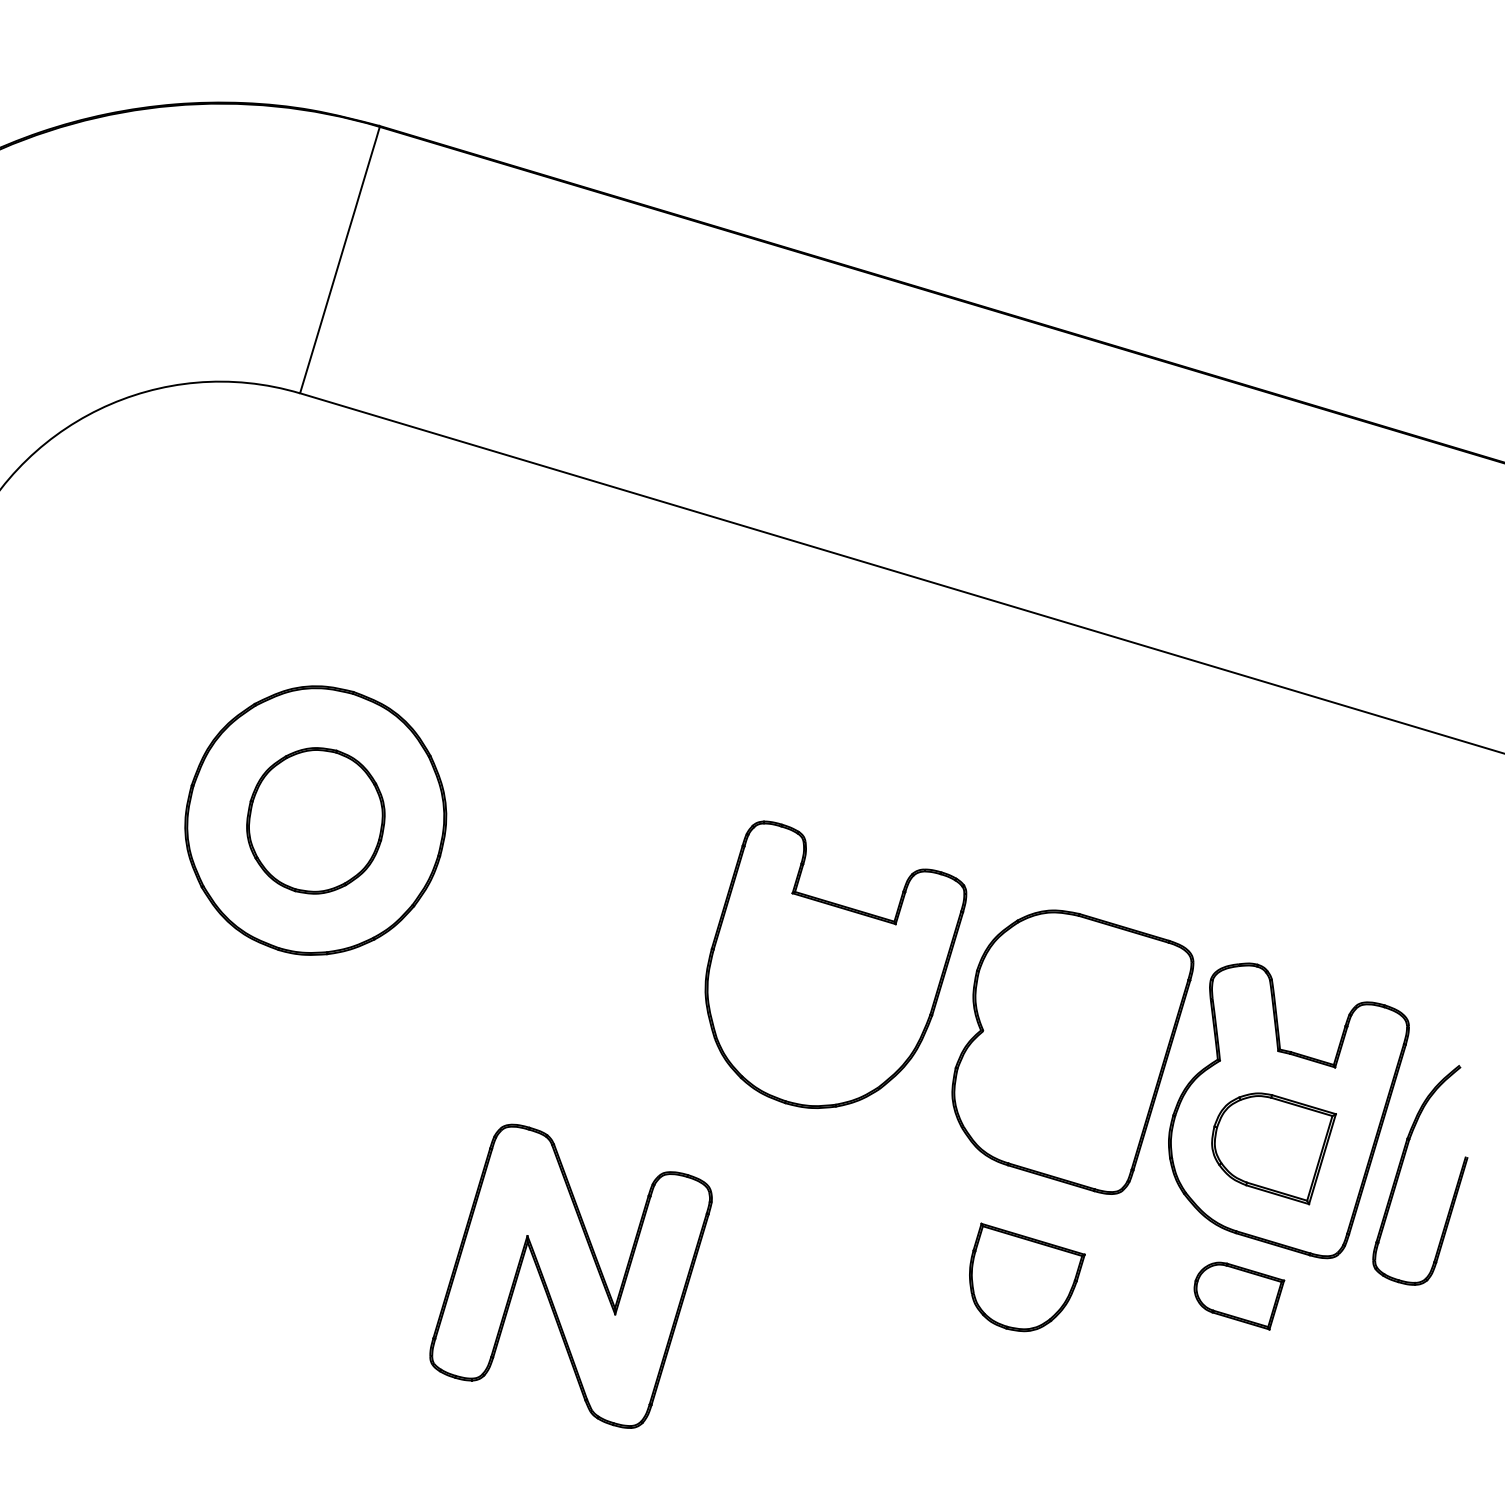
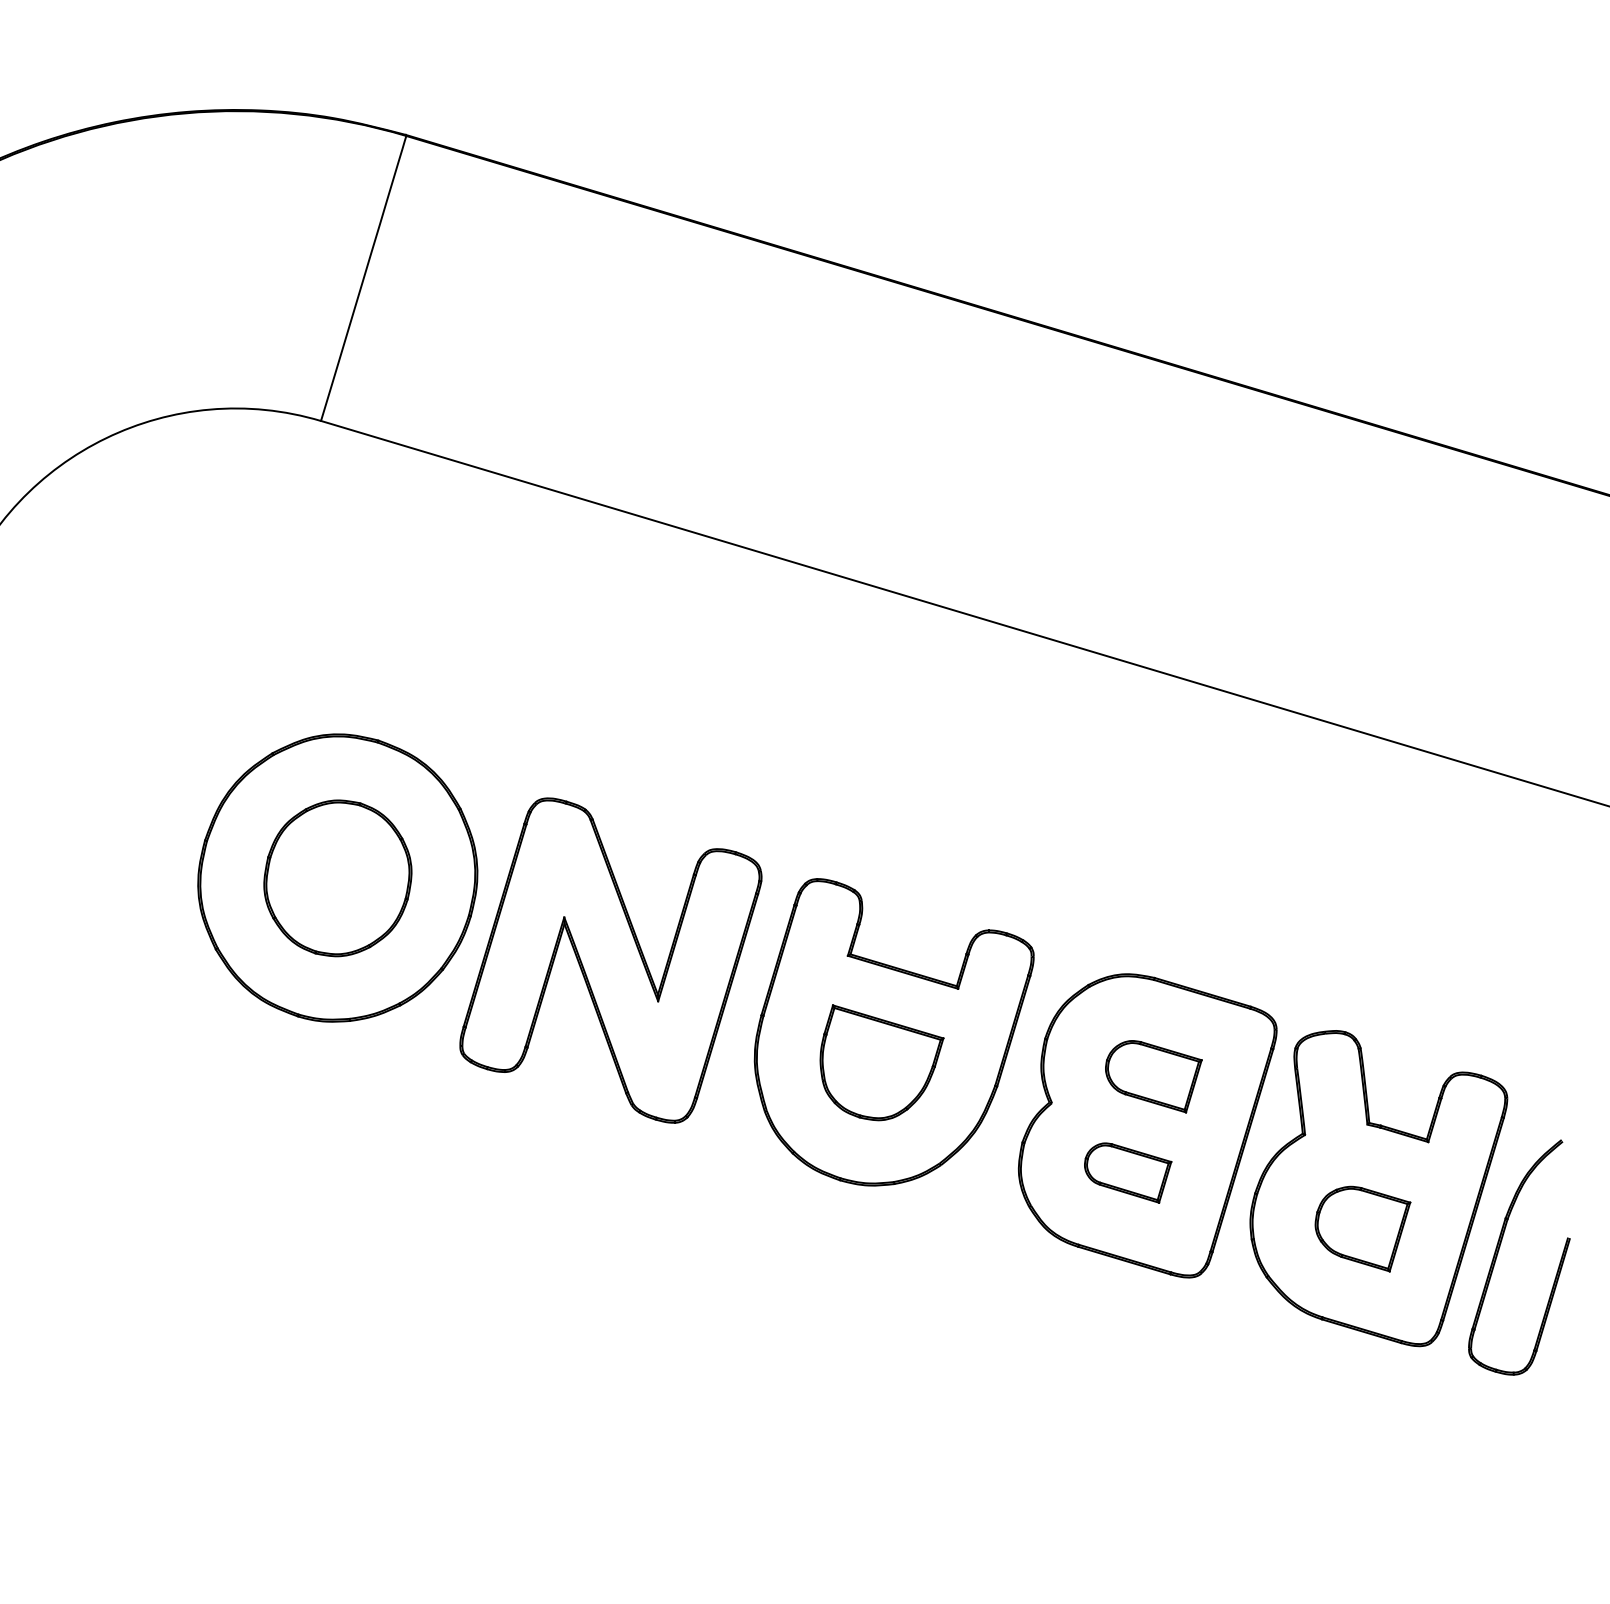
part: (1054, 1095) -> (1128, 1172), added
part: (1273, 1148) -> (1362, 1228), size x0.71
part: (570, 1276) -> (610, 960), moved
part: (1026, 1277) -> (881, 1062), moved
part: (1239, 1295) -> (1153, 1076), moved

